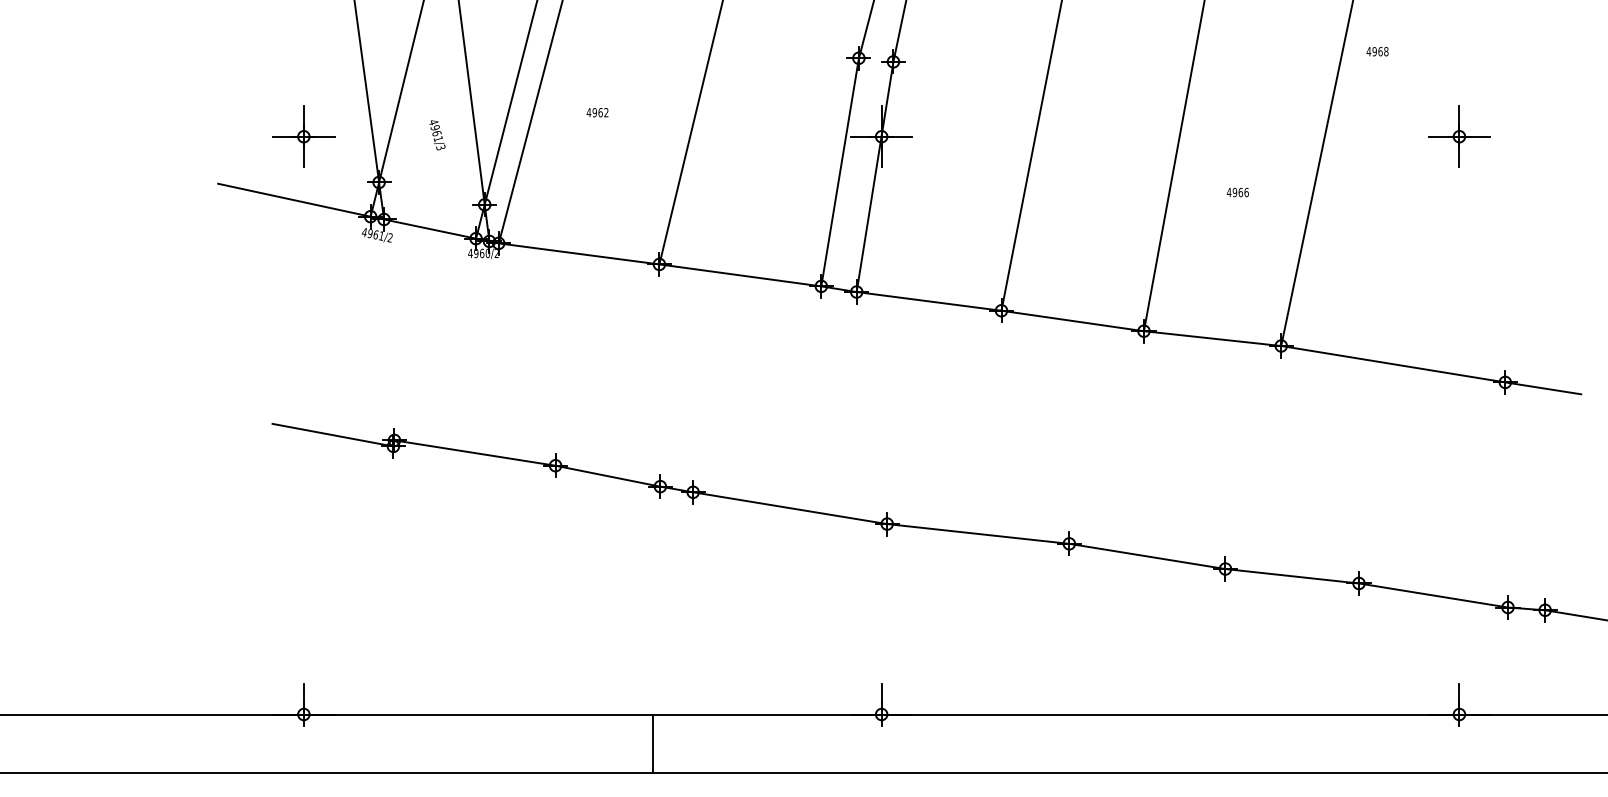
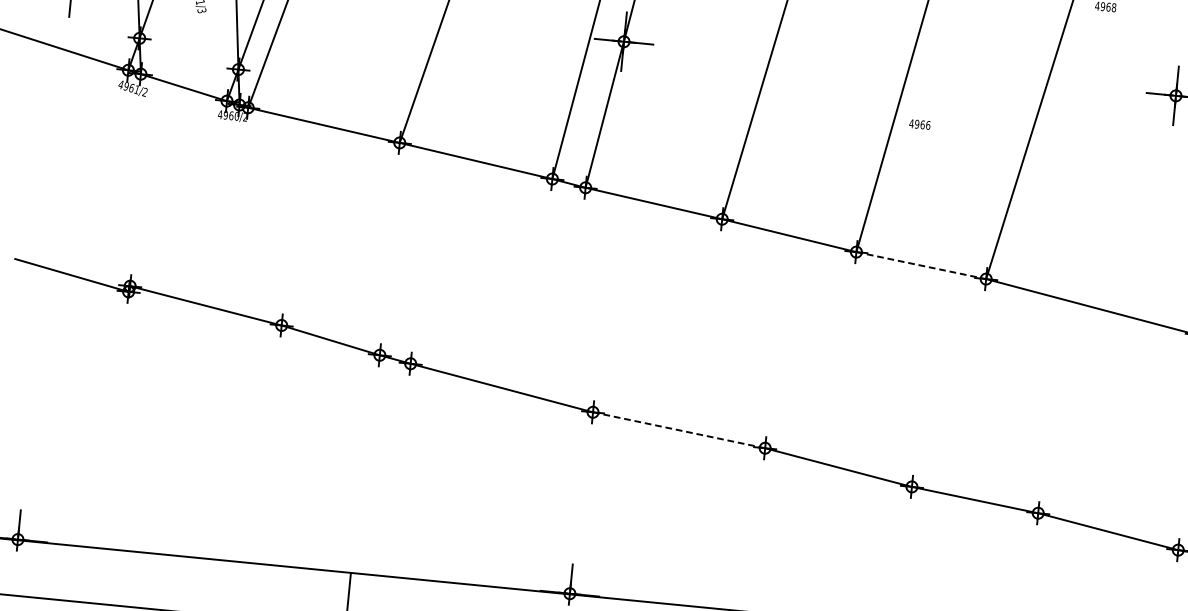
text: (1237, 192) -> (919, 124), moved
line: (1212, 338) -> (921, 265), solid -> dashed
line: (977, 533) -> (678, 429), solid -> dashed

